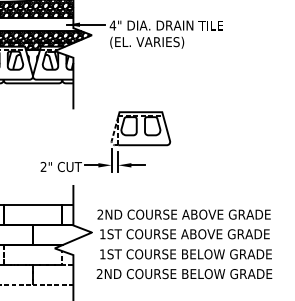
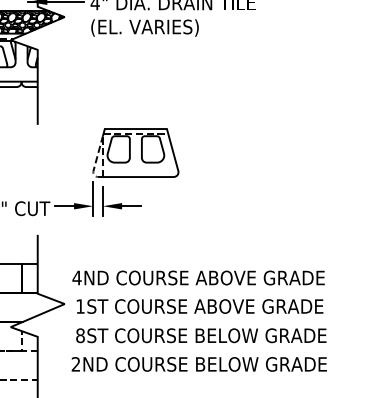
text: (100, 214) -> (77, 277), 2ND -> 4ND
text: (102, 254) -> (80, 335), 1ST -> 8ST

